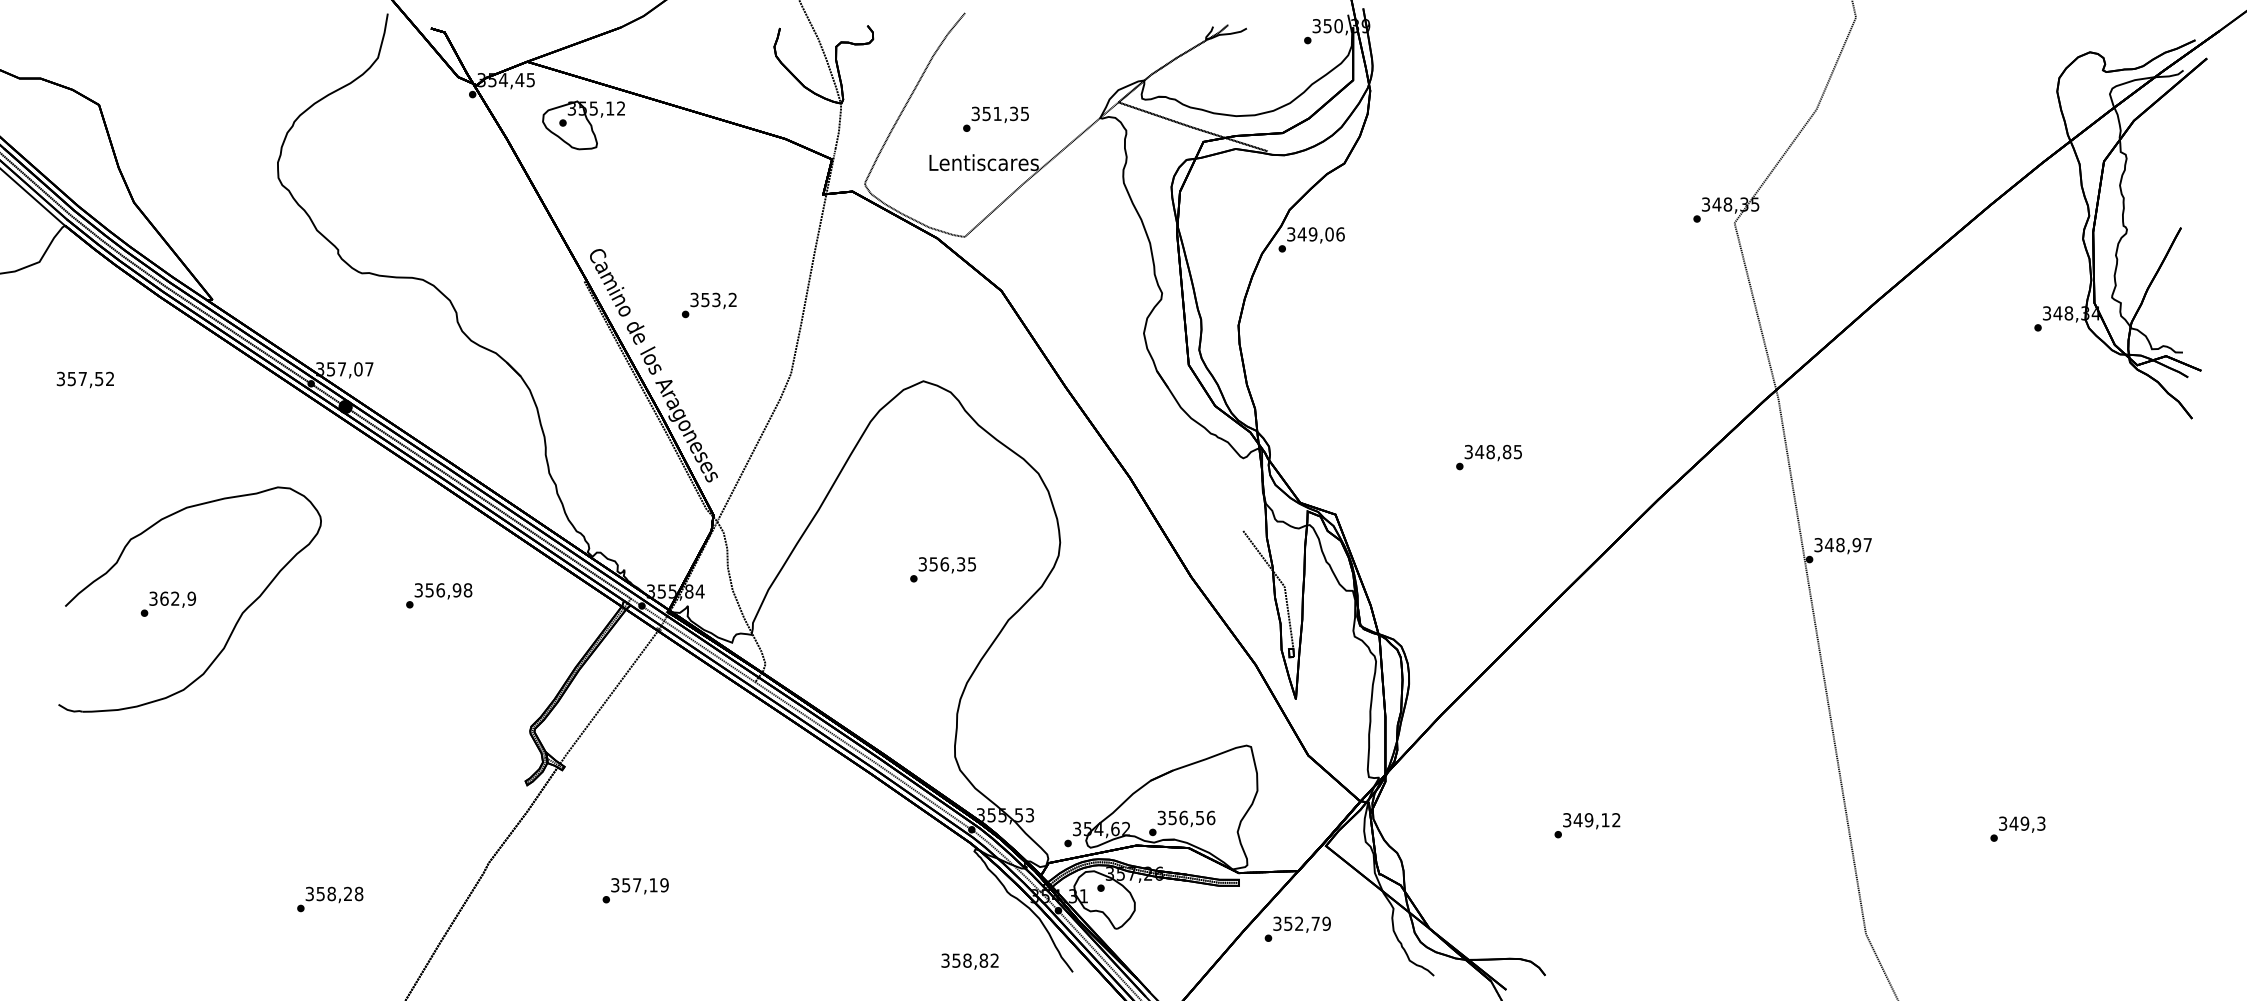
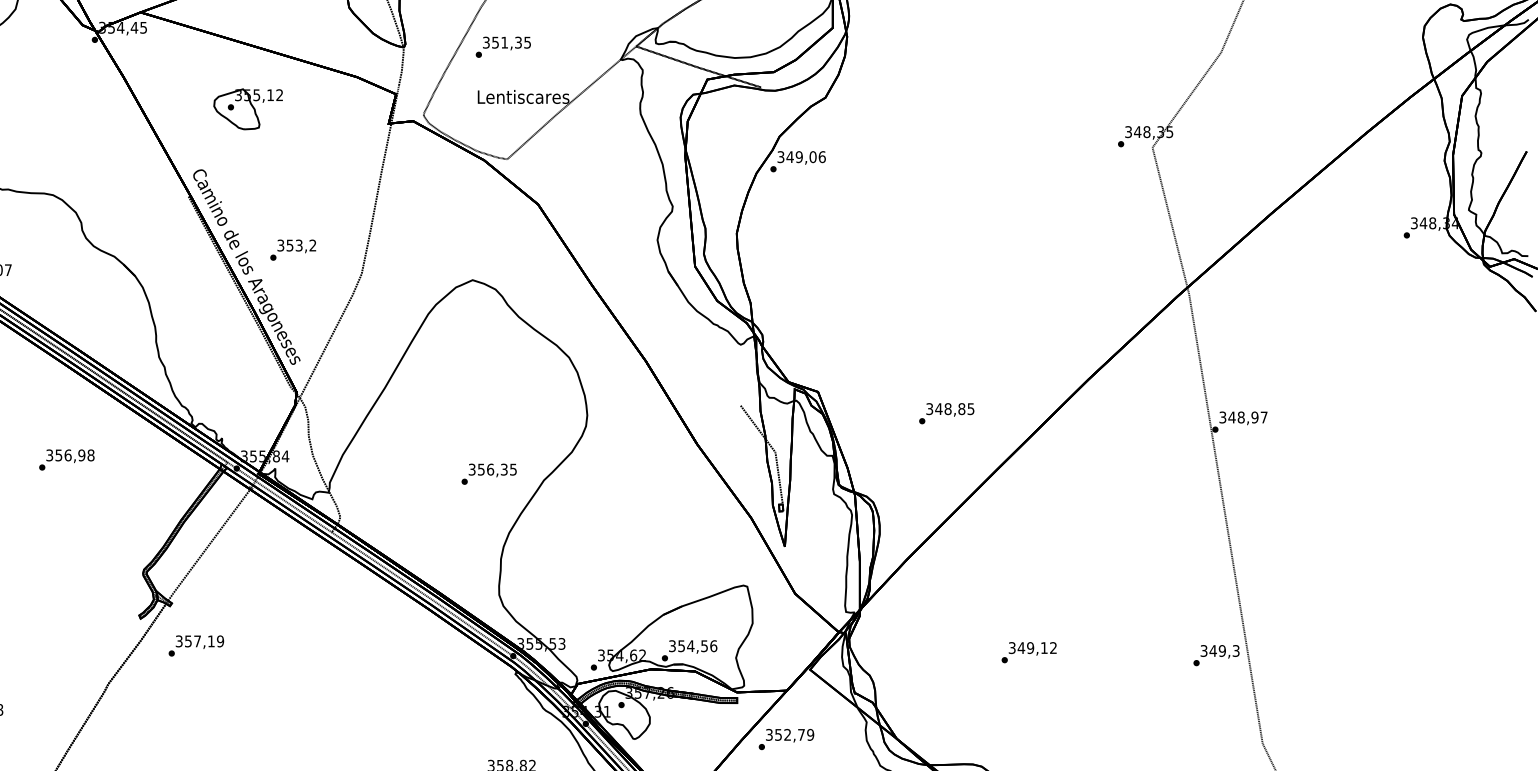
text: (995, 118) -> (502, 46), moved
part: (583, 125) -> (248, 109), moved
text: (709, 305) -> (293, 250), moved
text: (1488, 457) -> (946, 413), moved
text: (942, 569) -> (488, 473), moved
text: (1183, 817) -> (690, 645), 356,56 -> 354,56
text: (2017, 828) -> (1216, 655), moved
text: (635, 890) -> (196, 645), moved

